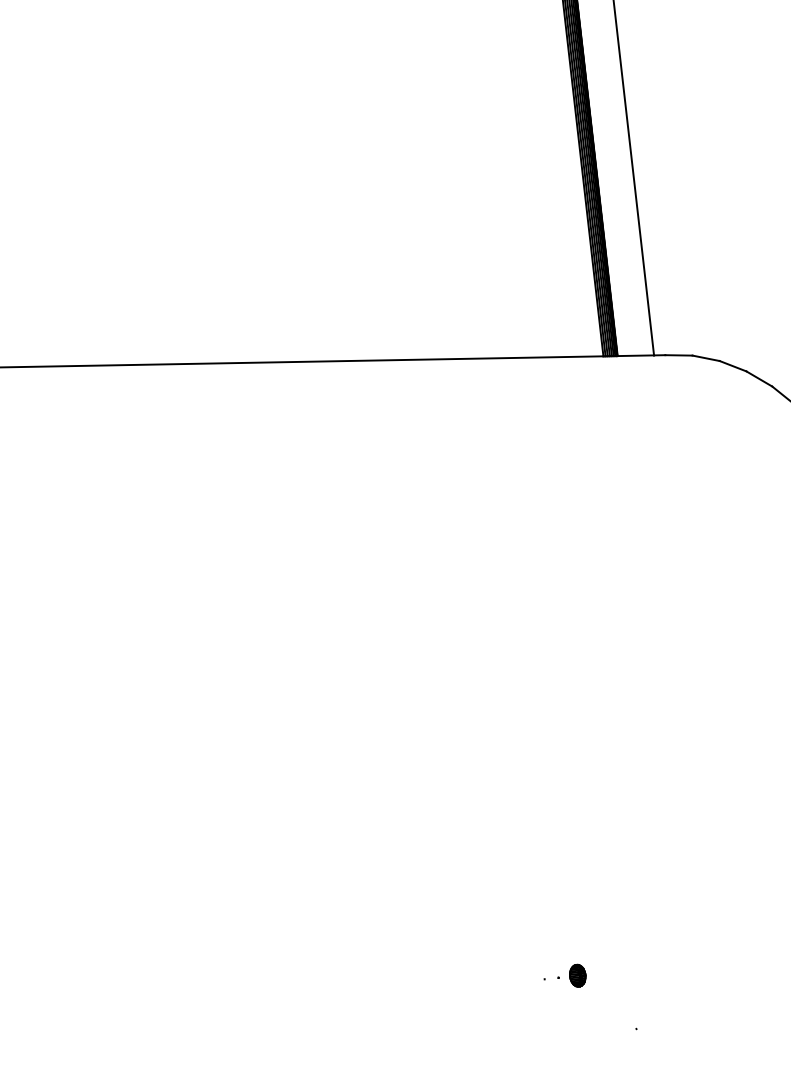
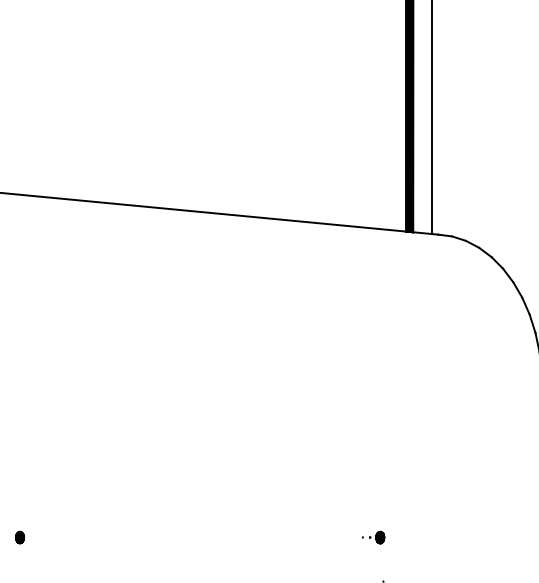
part: (564, 977) -> (373, 537), moved

